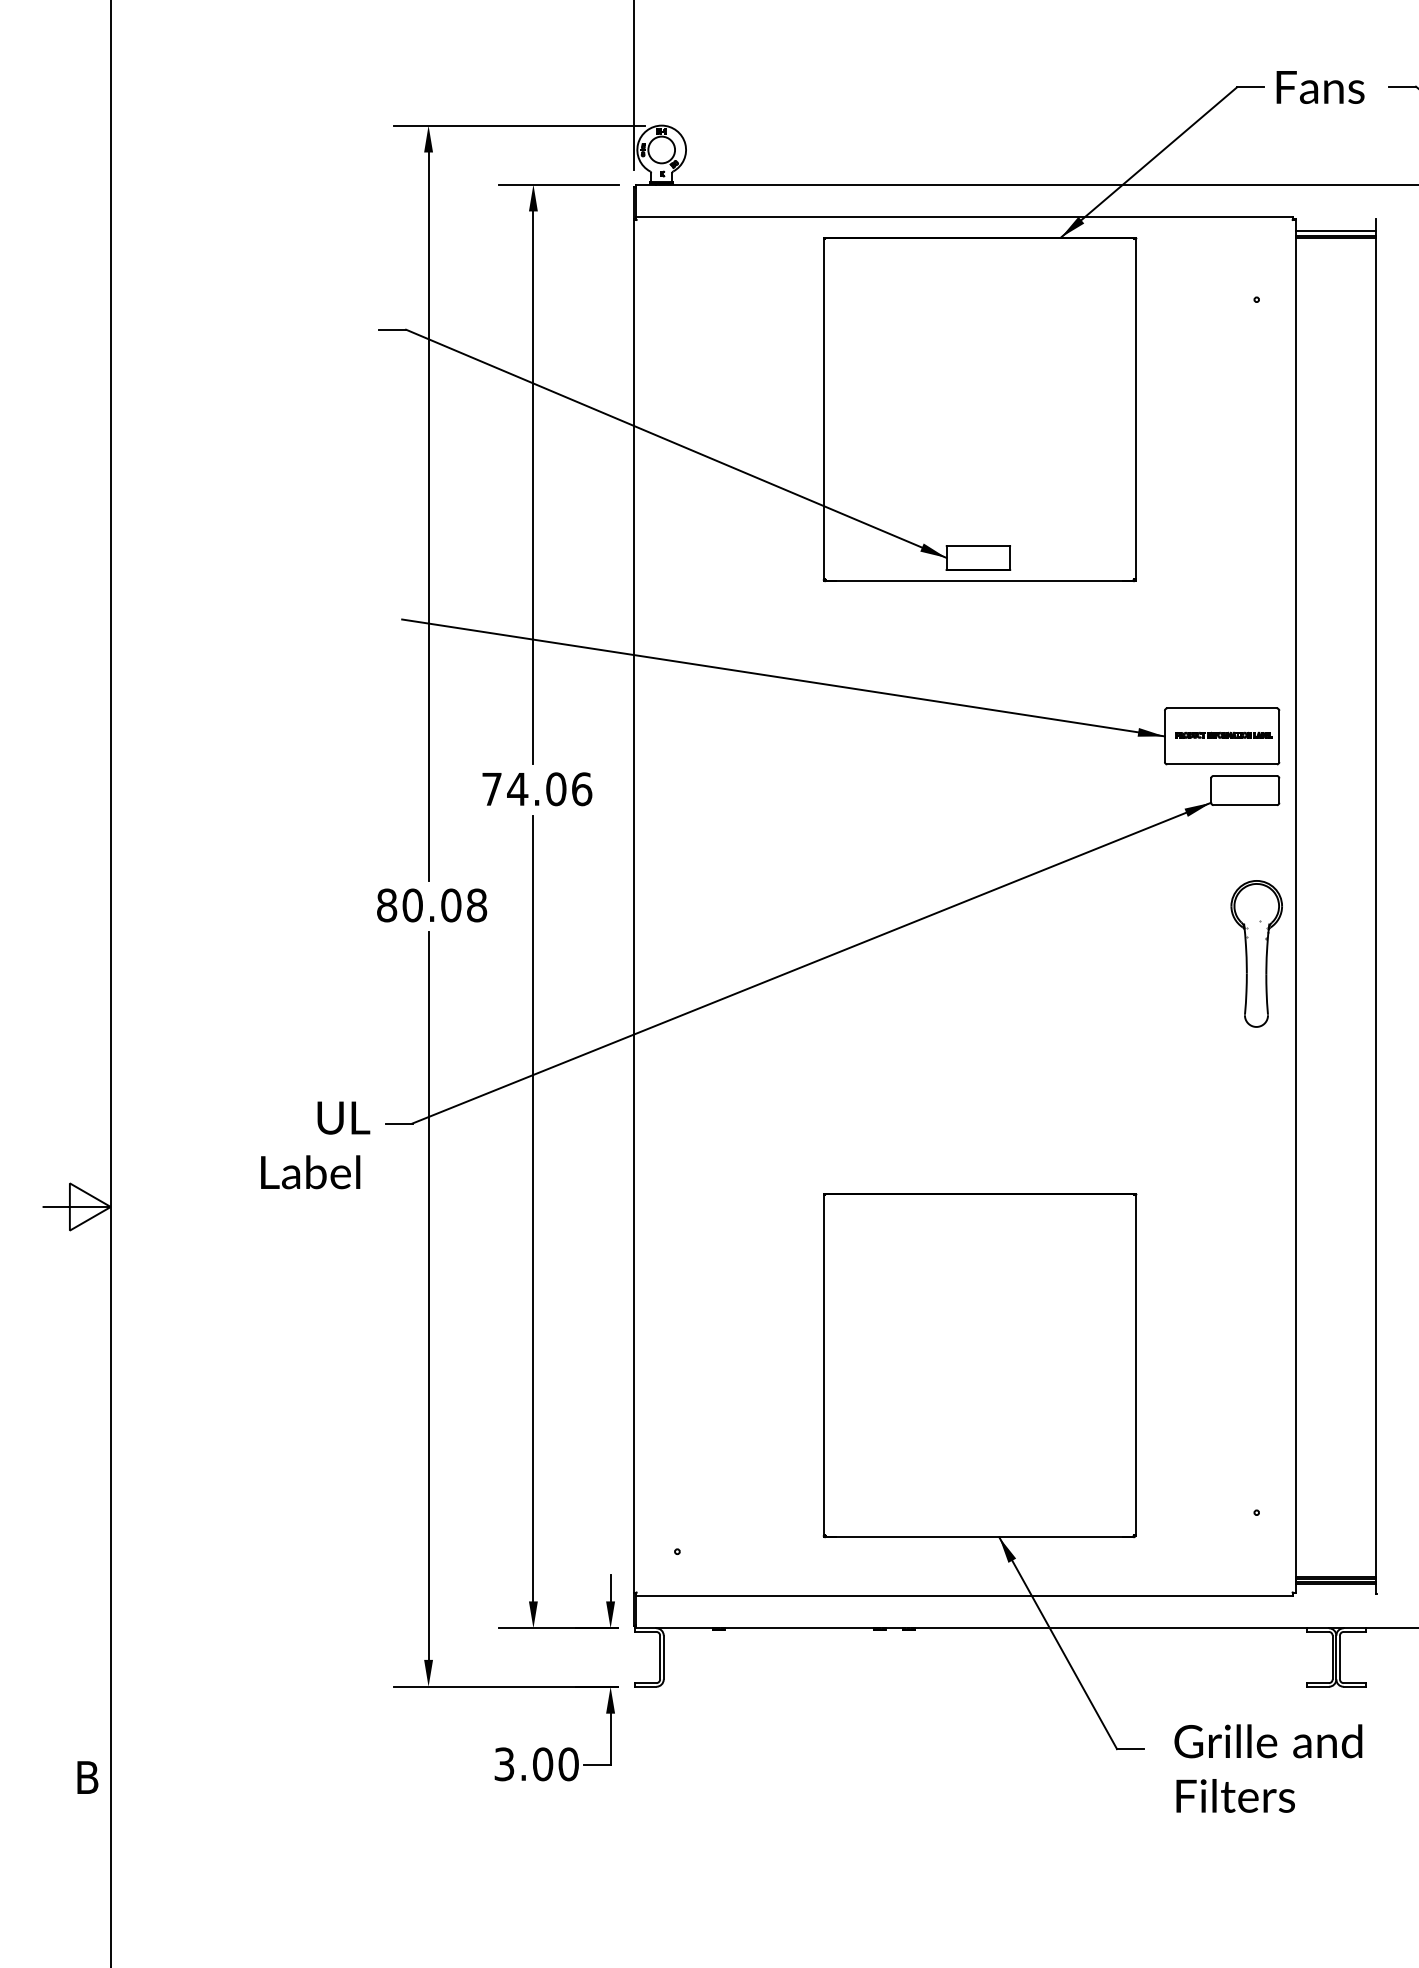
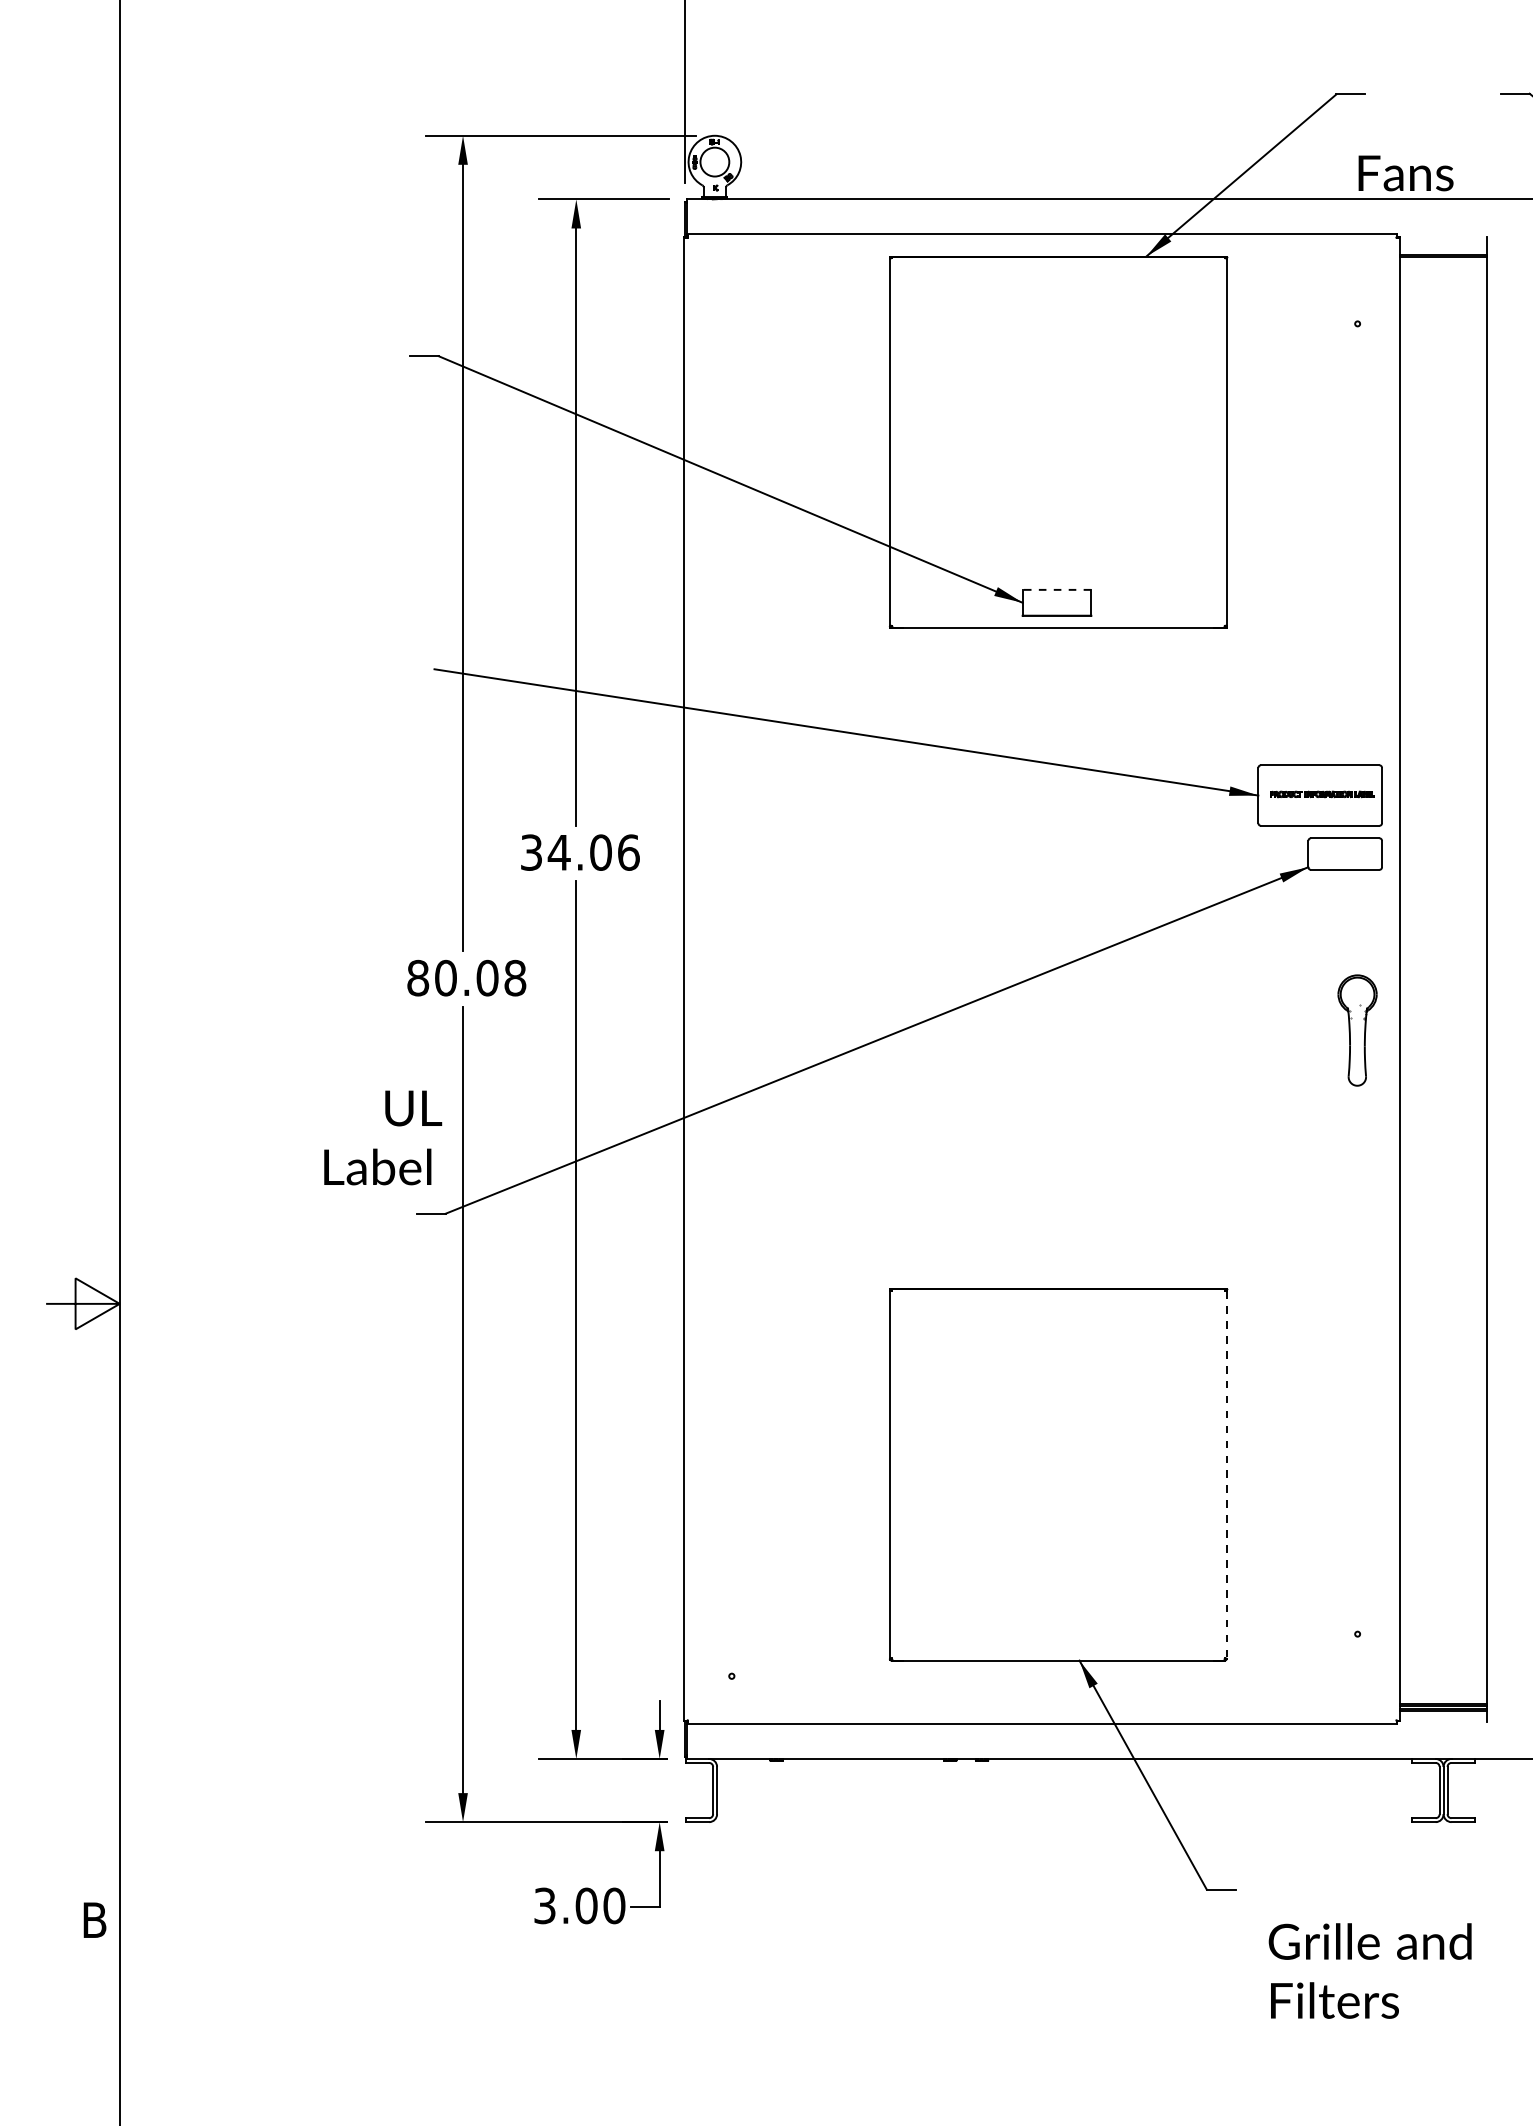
text: (1320, 87) -> (1405, 173), moved
line: (1335, 230) -> (1442, 249), removed
line: (978, 546) -> (1057, 590), solid -> dashed
text: (491, 789) -> (531, 852), 74.06 -> 34.06
part: (1256, 953) -> (1357, 1030), size x0.7
text: (315, 1145) -> (383, 1138), moved
line: (1135, 1365) -> (1226, 1475), solid -> dashed
text: (1268, 1768) -> (1370, 1970), moved

